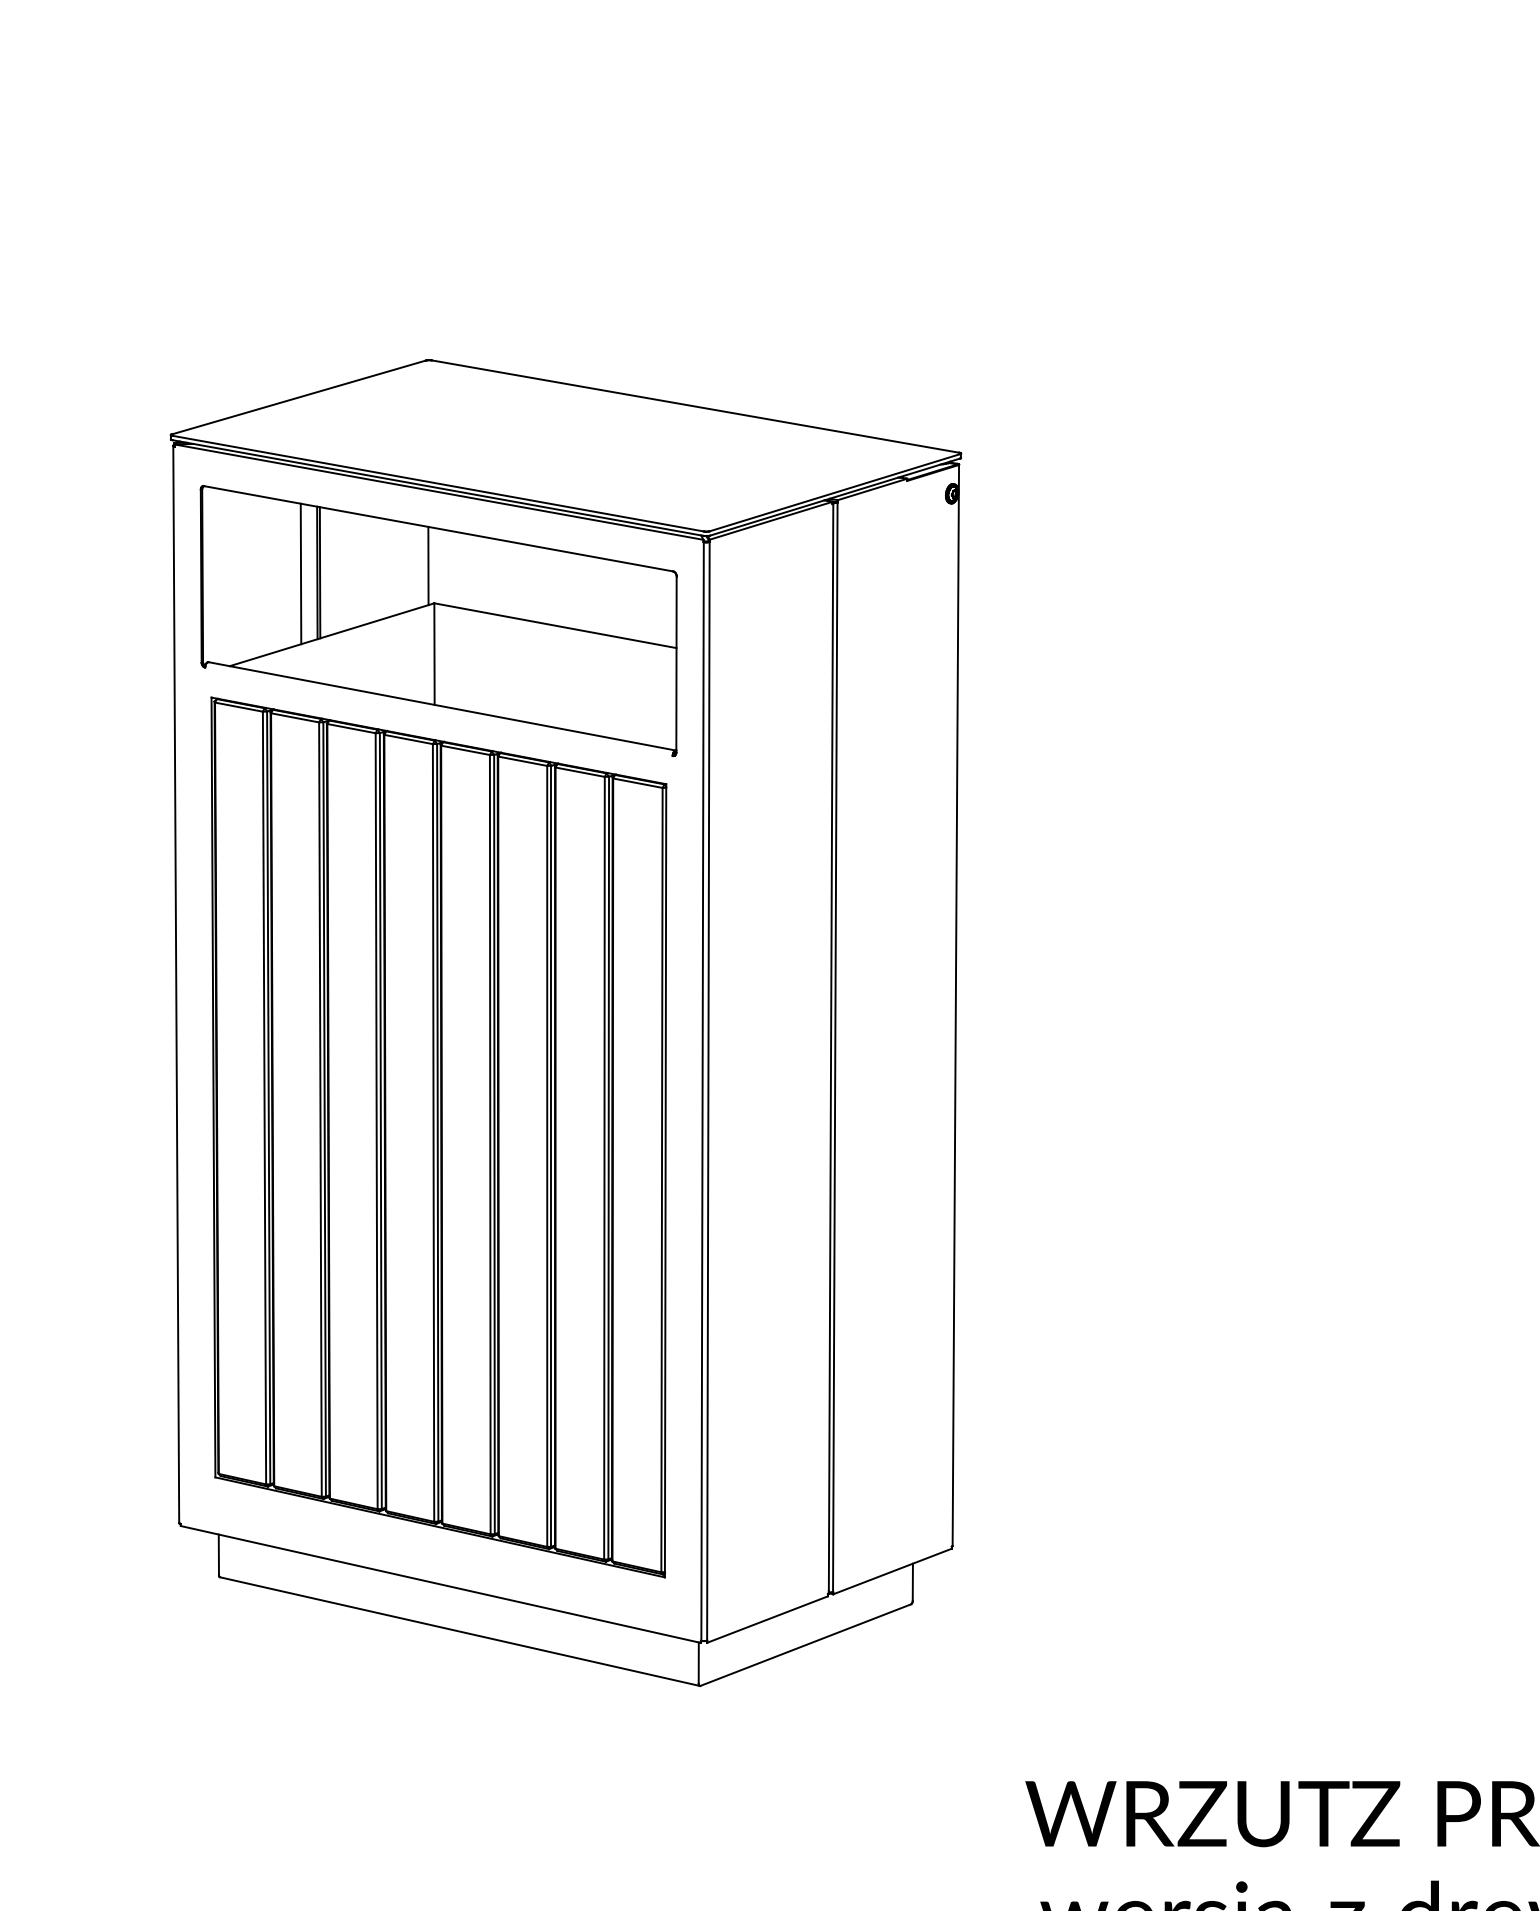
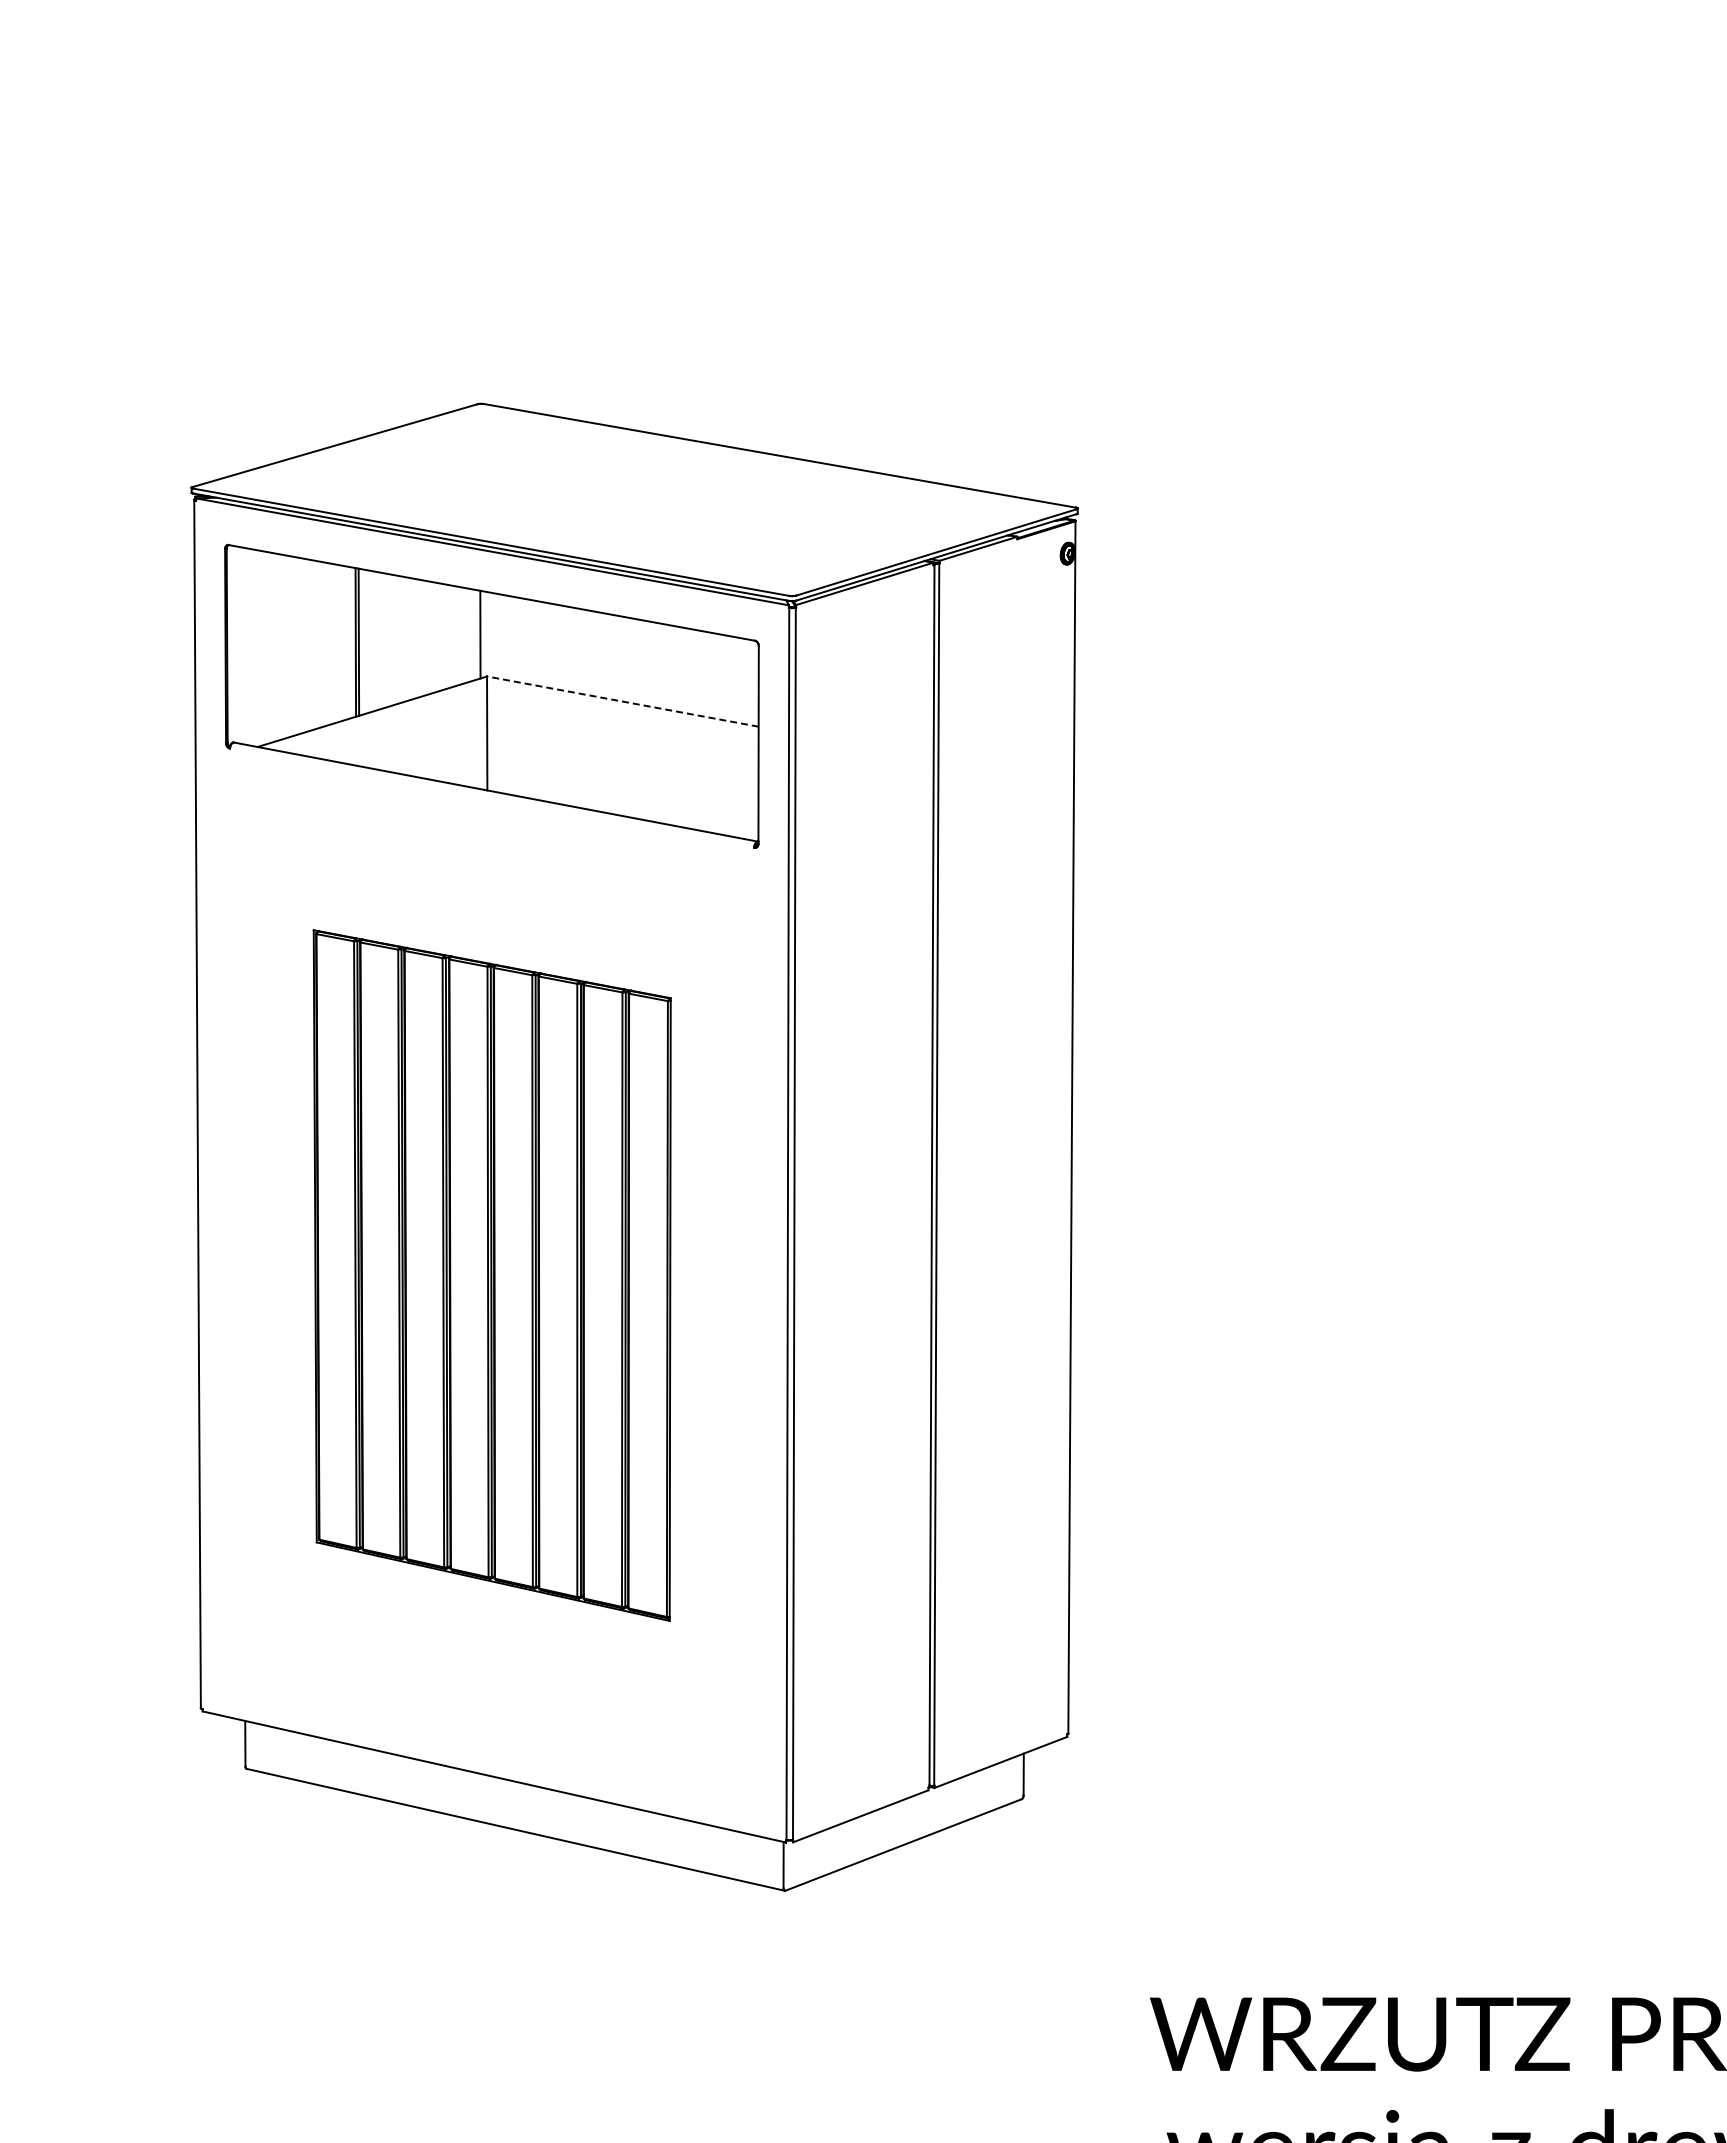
line: (301, 573) -> (337, 643), removed
line: (555, 625) -> (622, 701), solid -> dashed
part: (439, 1137) -> (492, 1275), size x0.7

